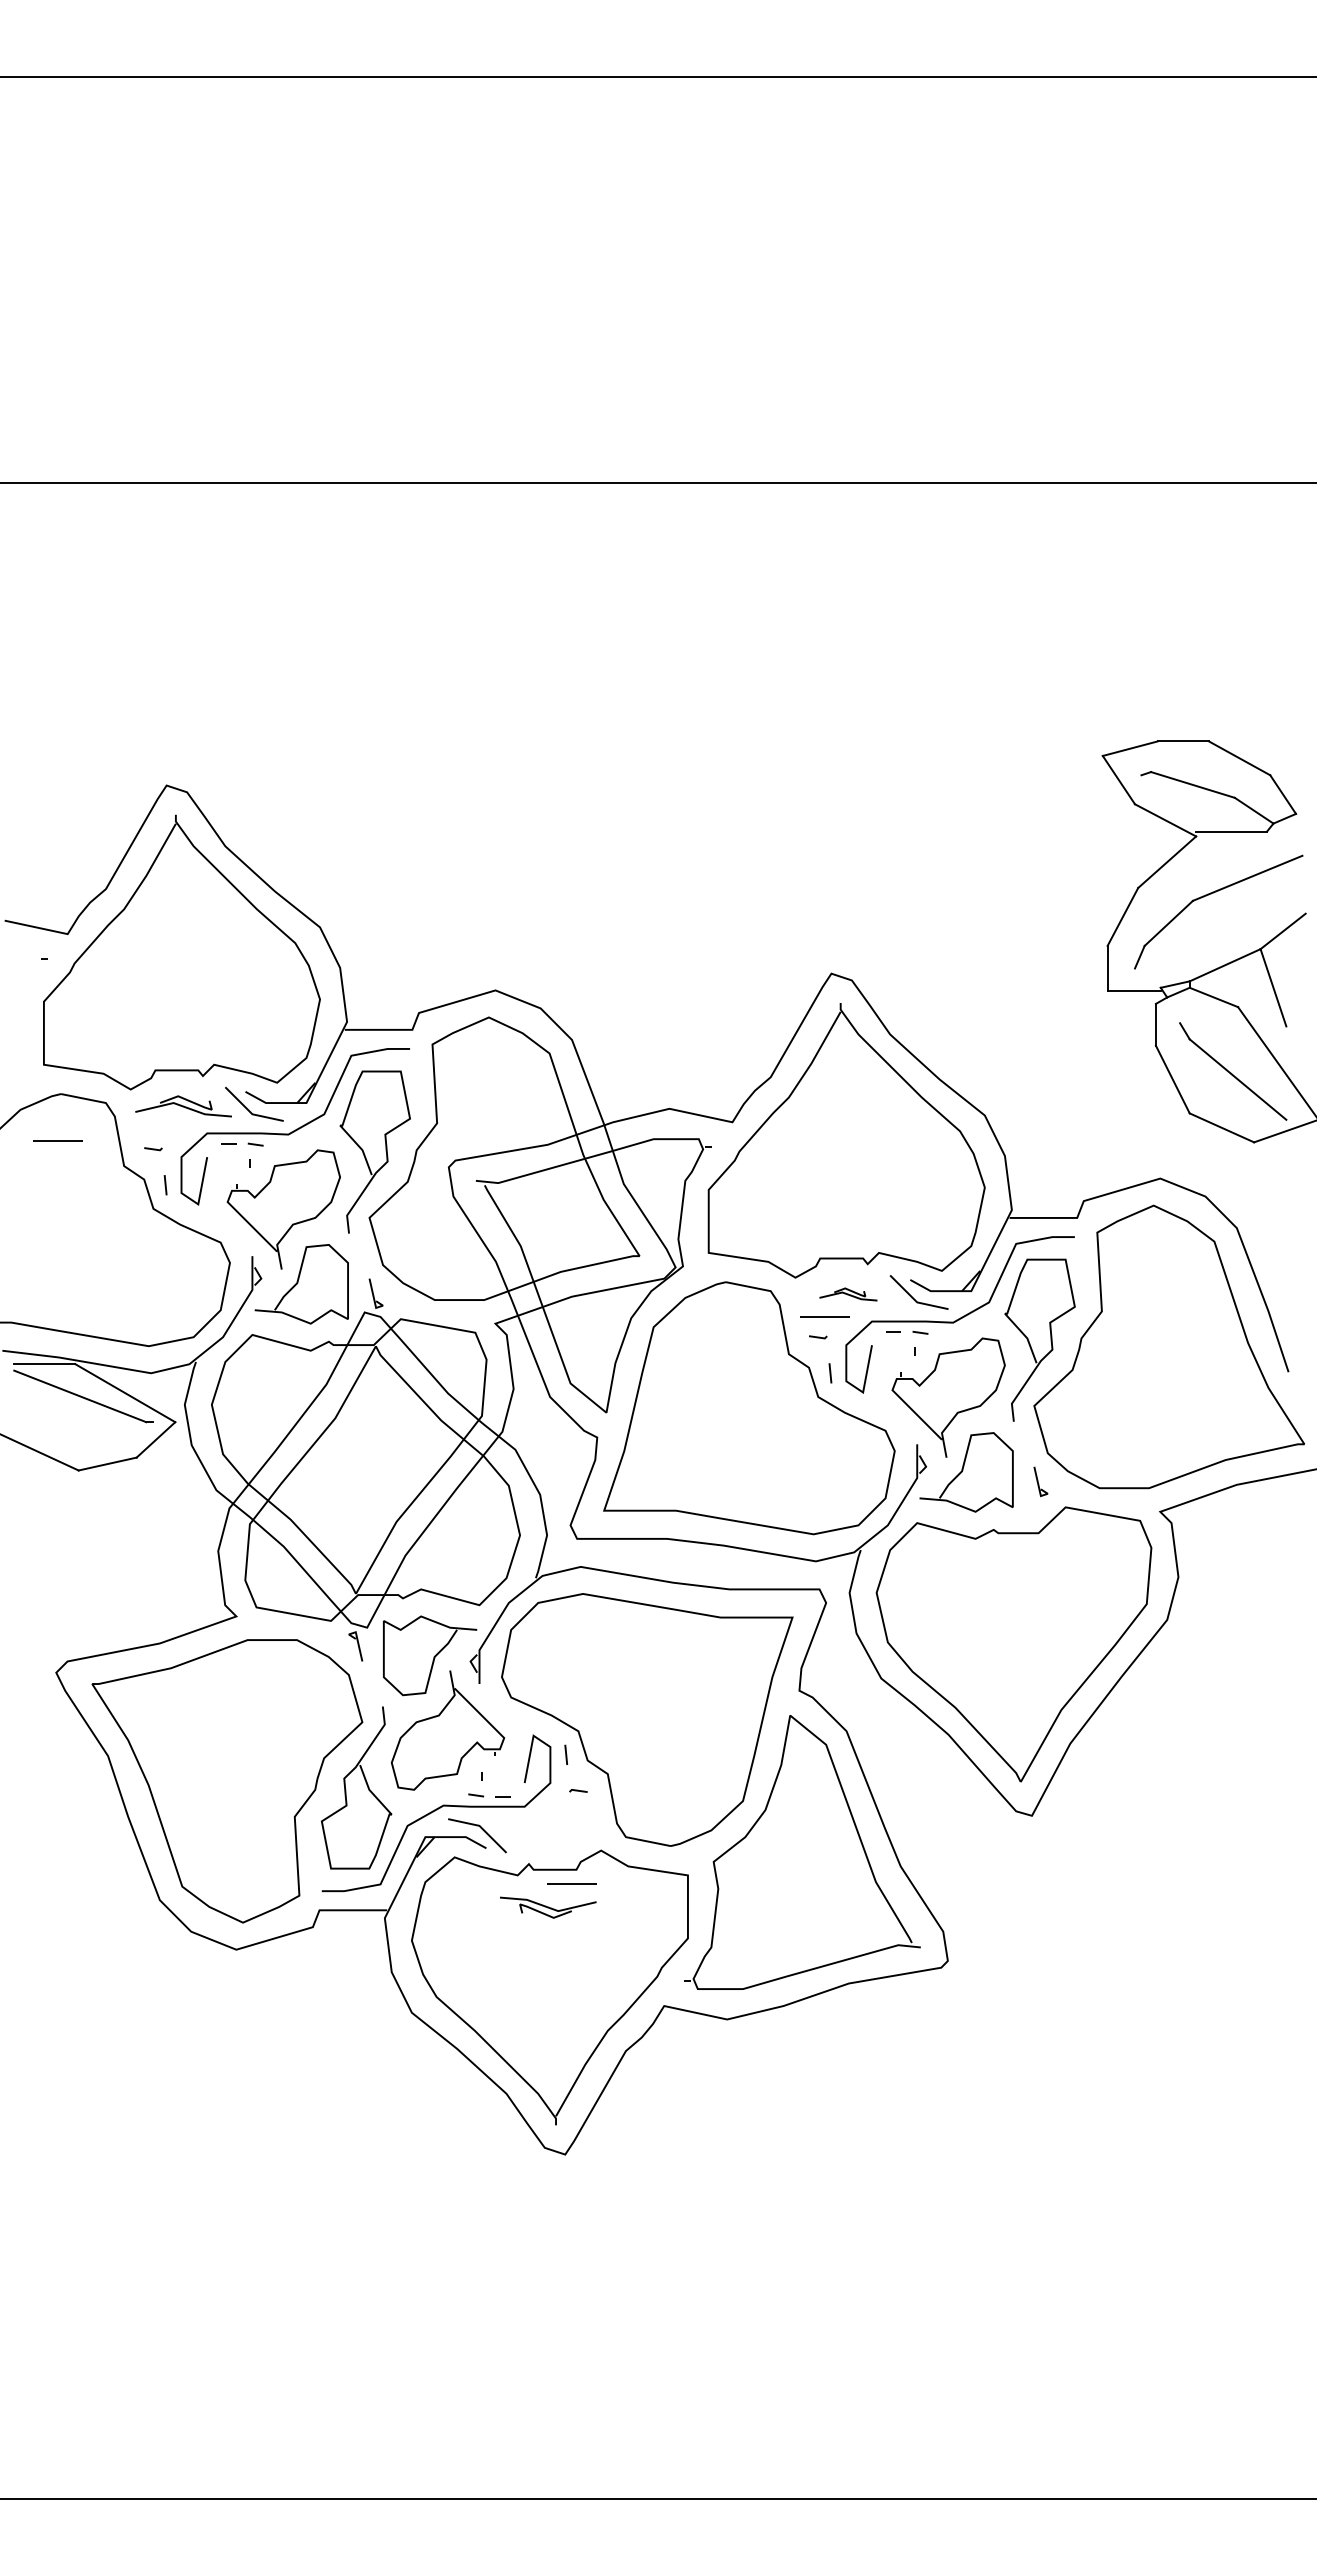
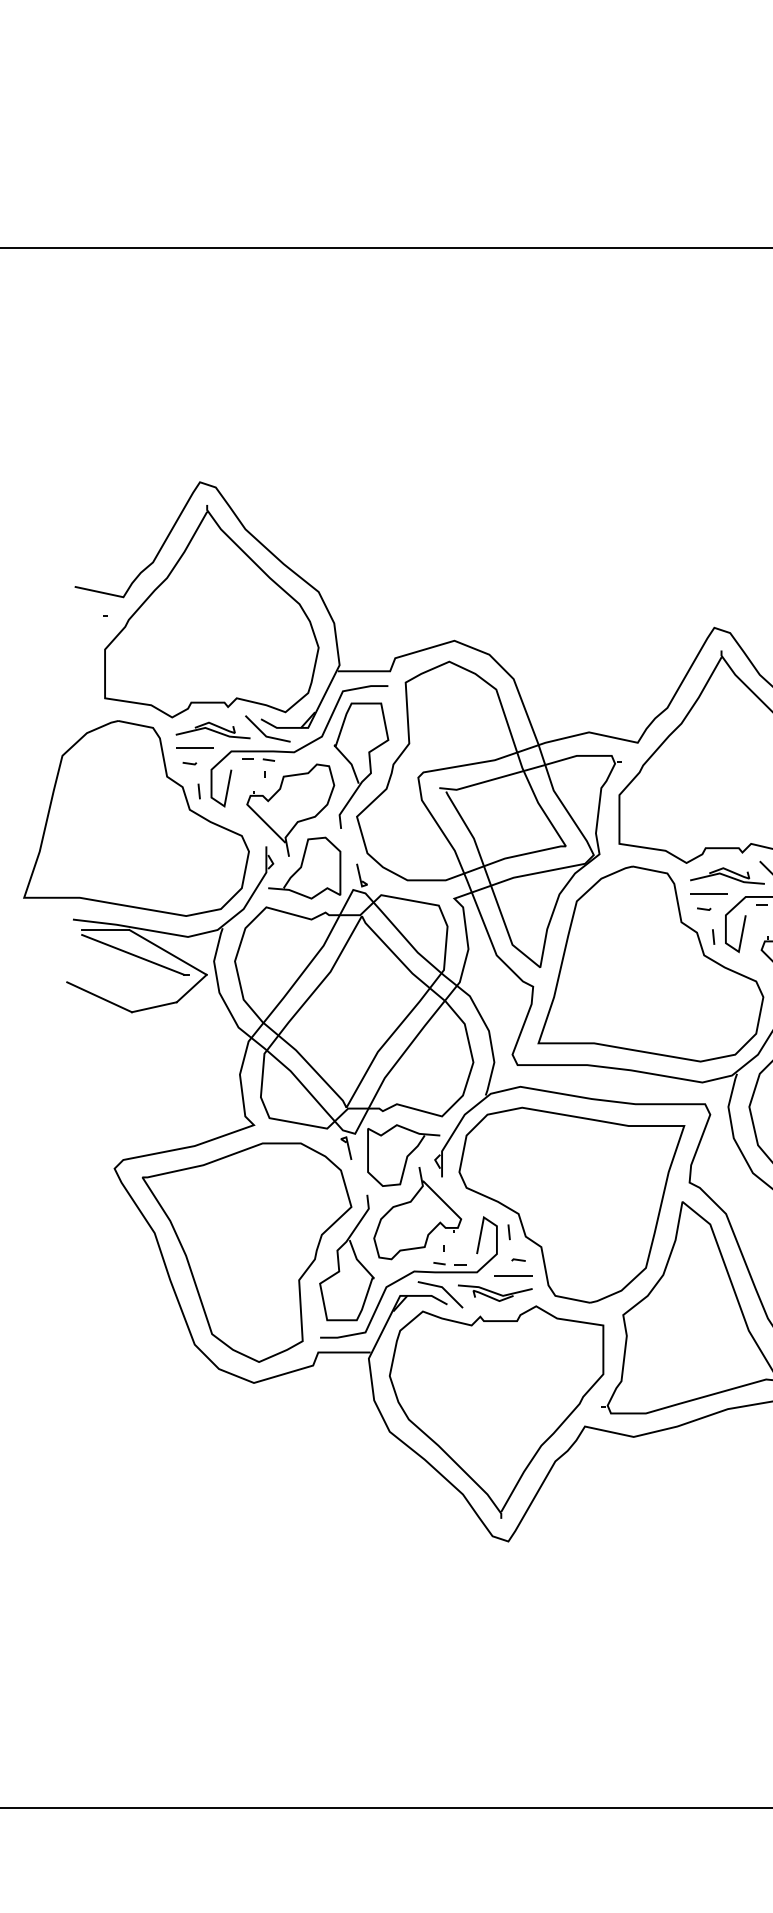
line: (57, 1140) -> (194, 747), moved
part: (848, 1294) -> (727, 876), size x1.67
line: (571, 1883) -> (513, 1275), moved
part: (548, 1907) -> (495, 1293), moved

